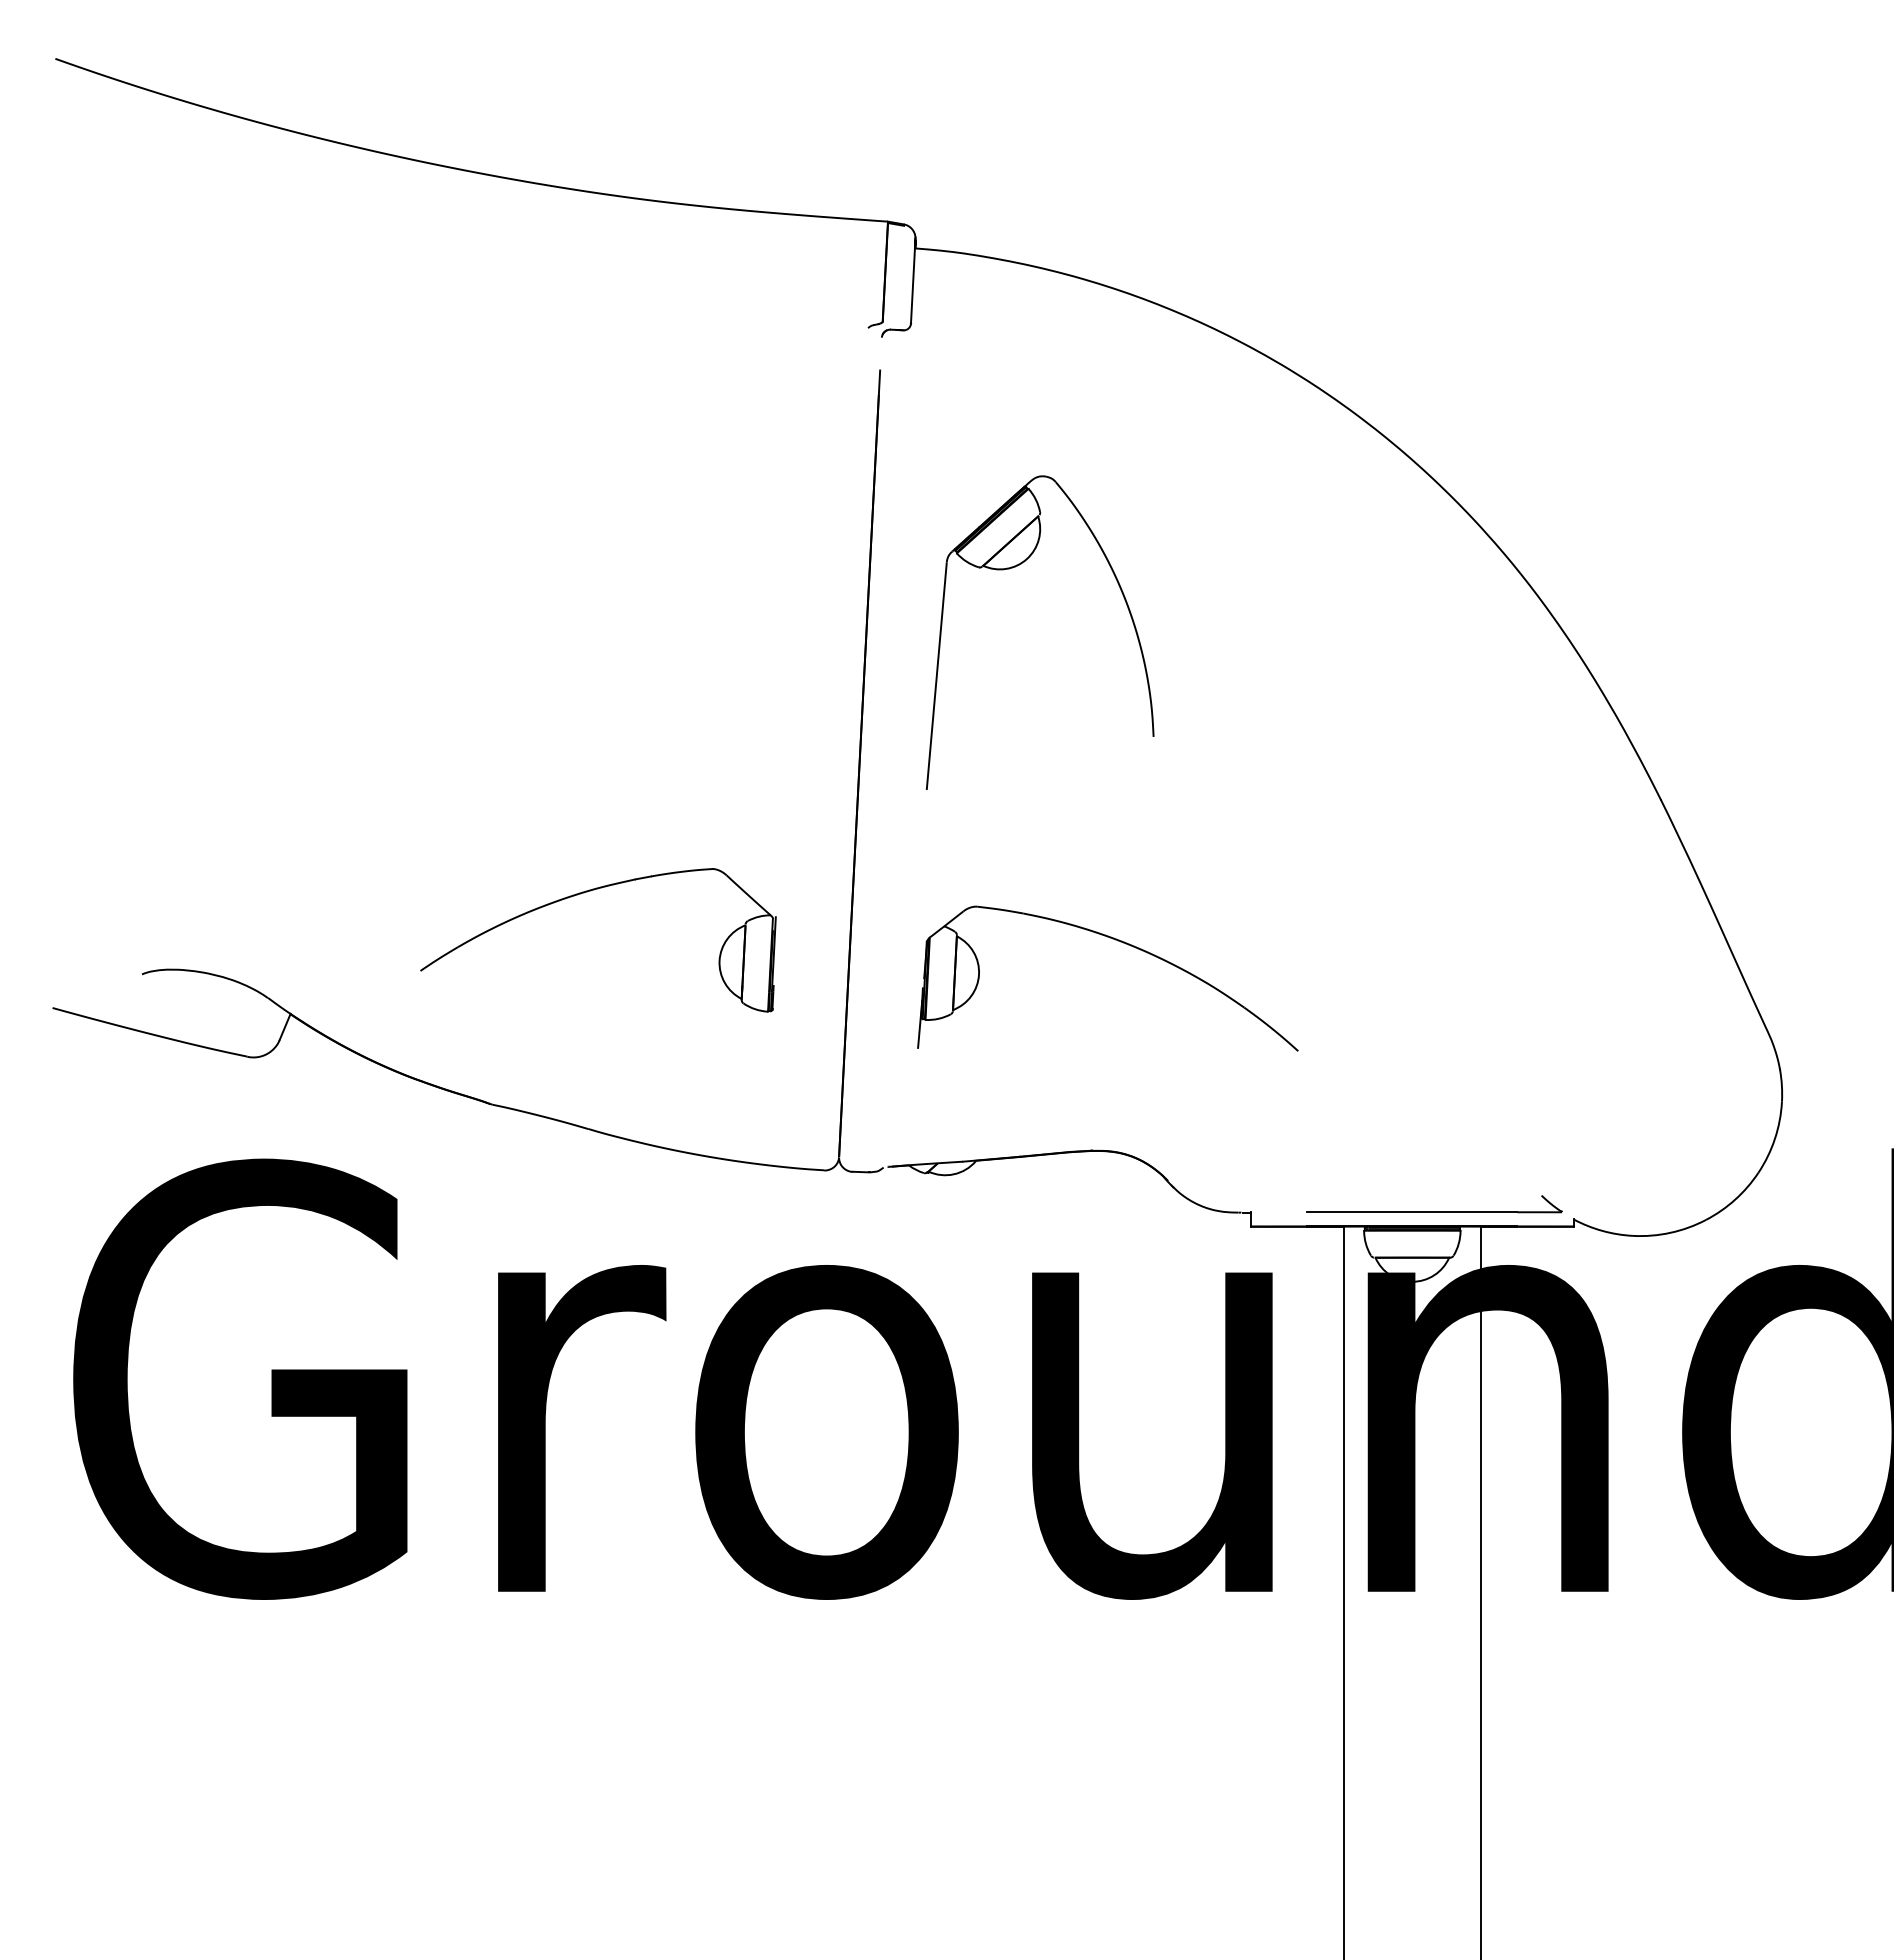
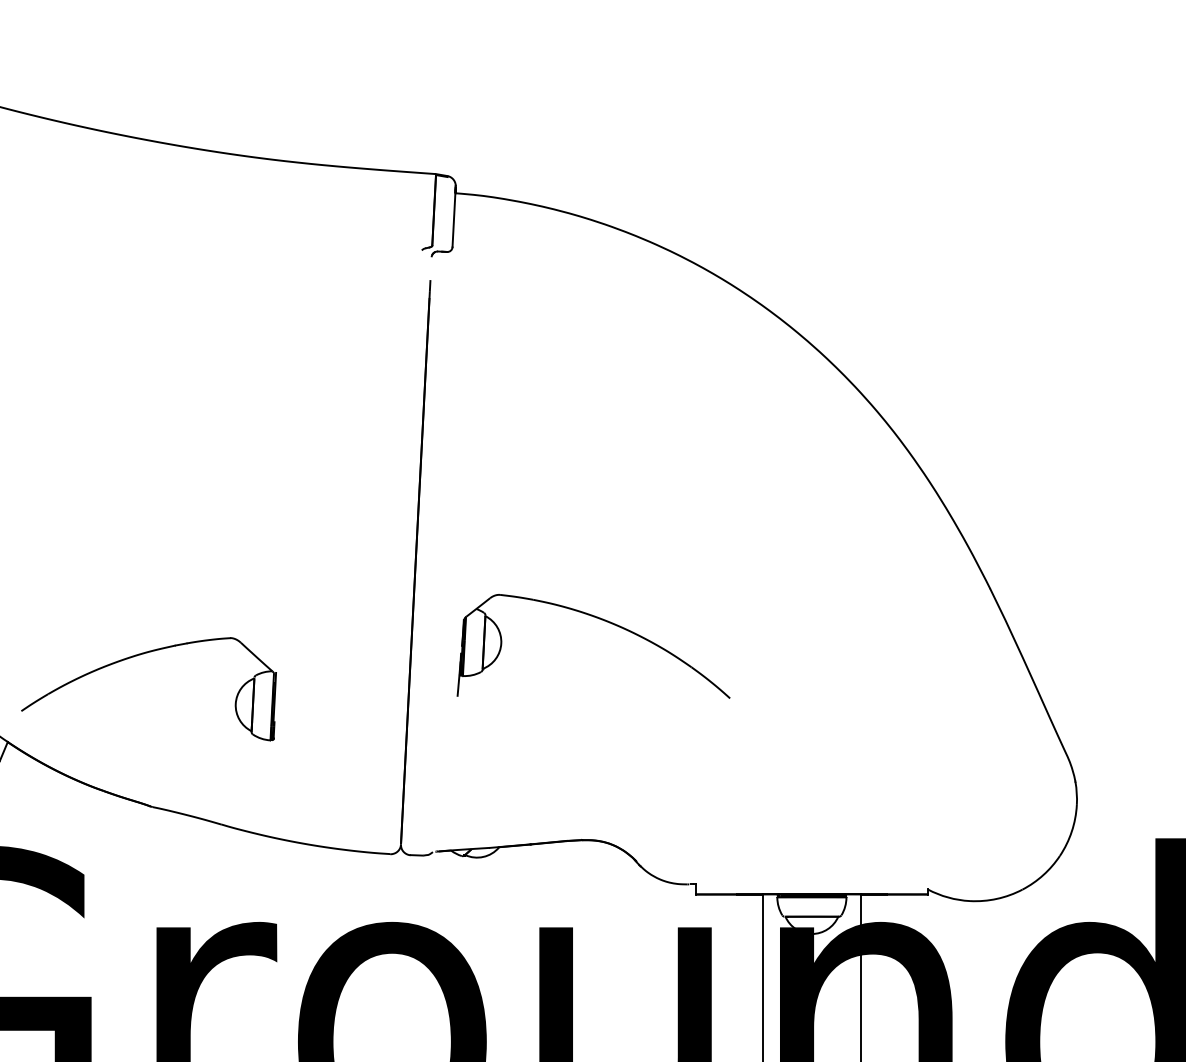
part: (1015, 567) -> (527, 421), removed
part: (584, 893) -> (138, 655), moved
part: (1120, 942) -> (602, 620), moved
part: (1434, 1211) -> (827, 883), removed

